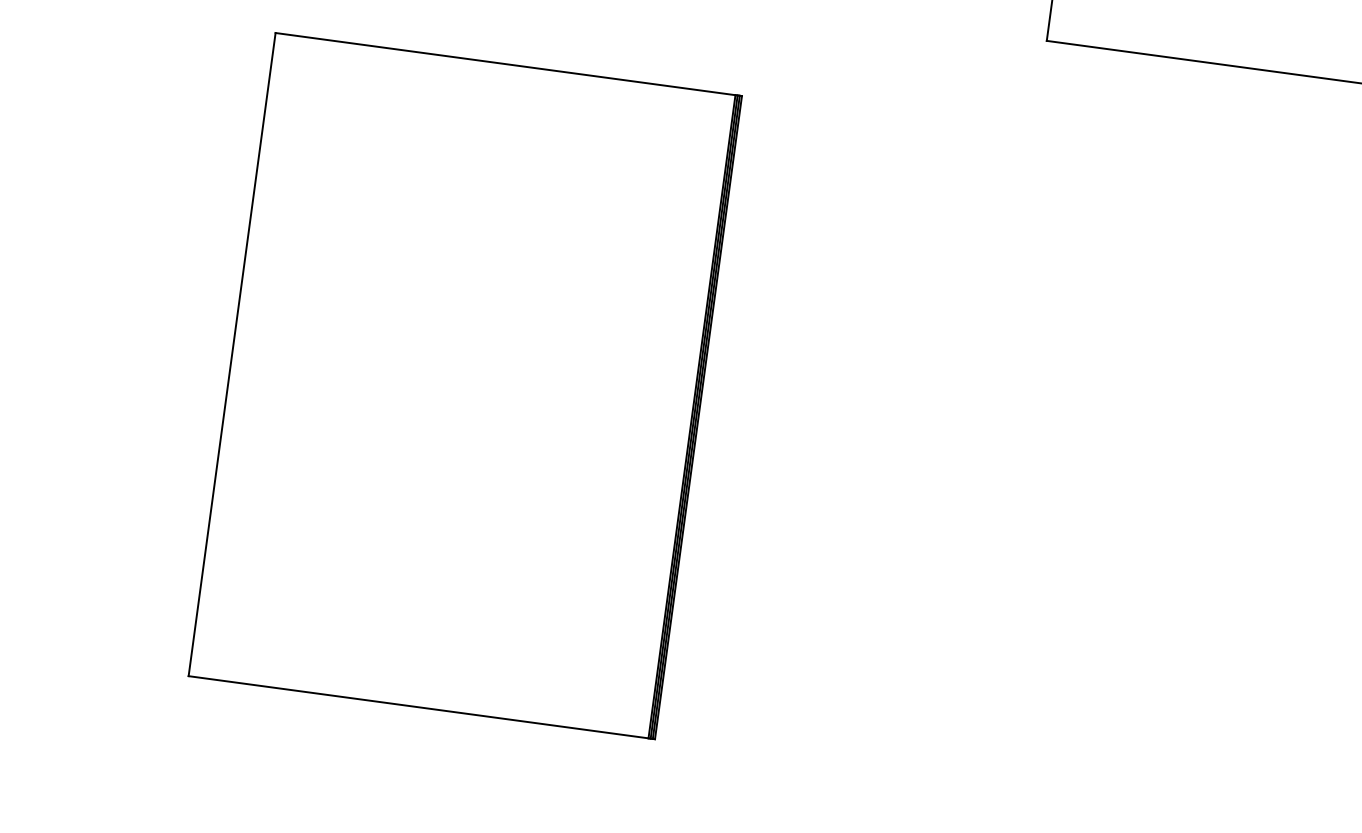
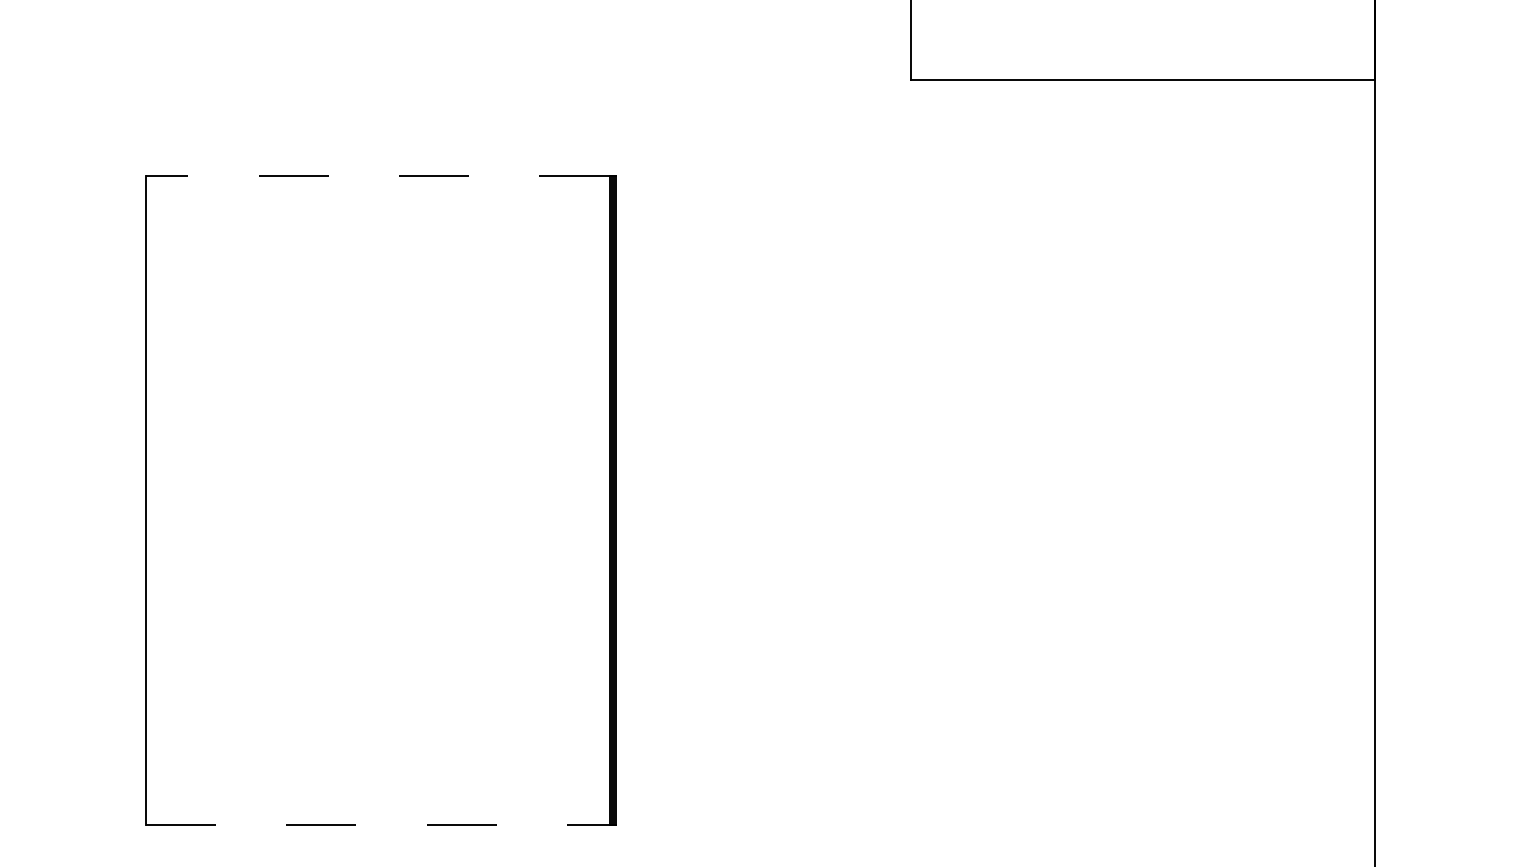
line: (505, 63) -> (377, 175), solid -> dashed
line: (419, 707) -> (378, 824), solid -> dashed

